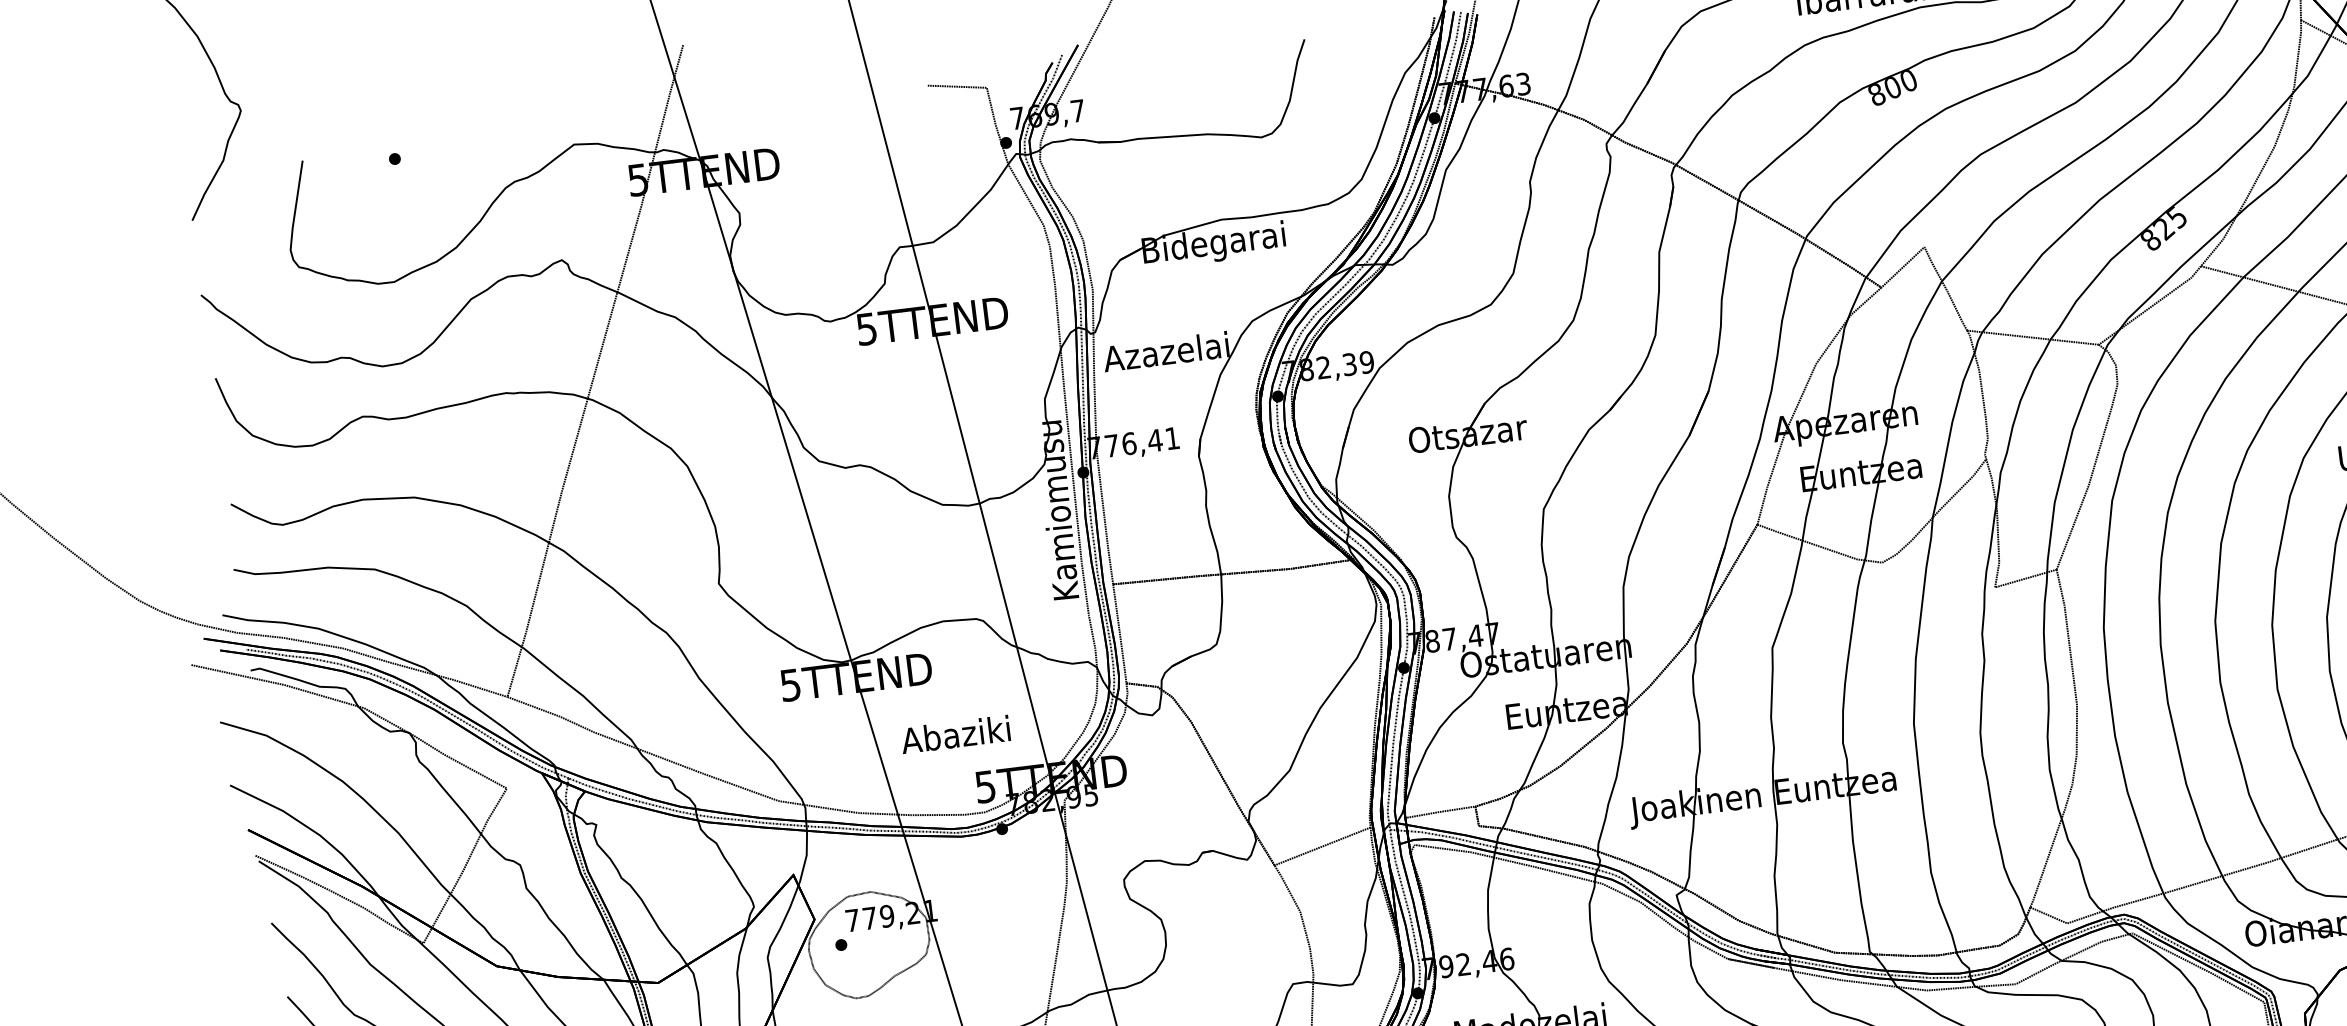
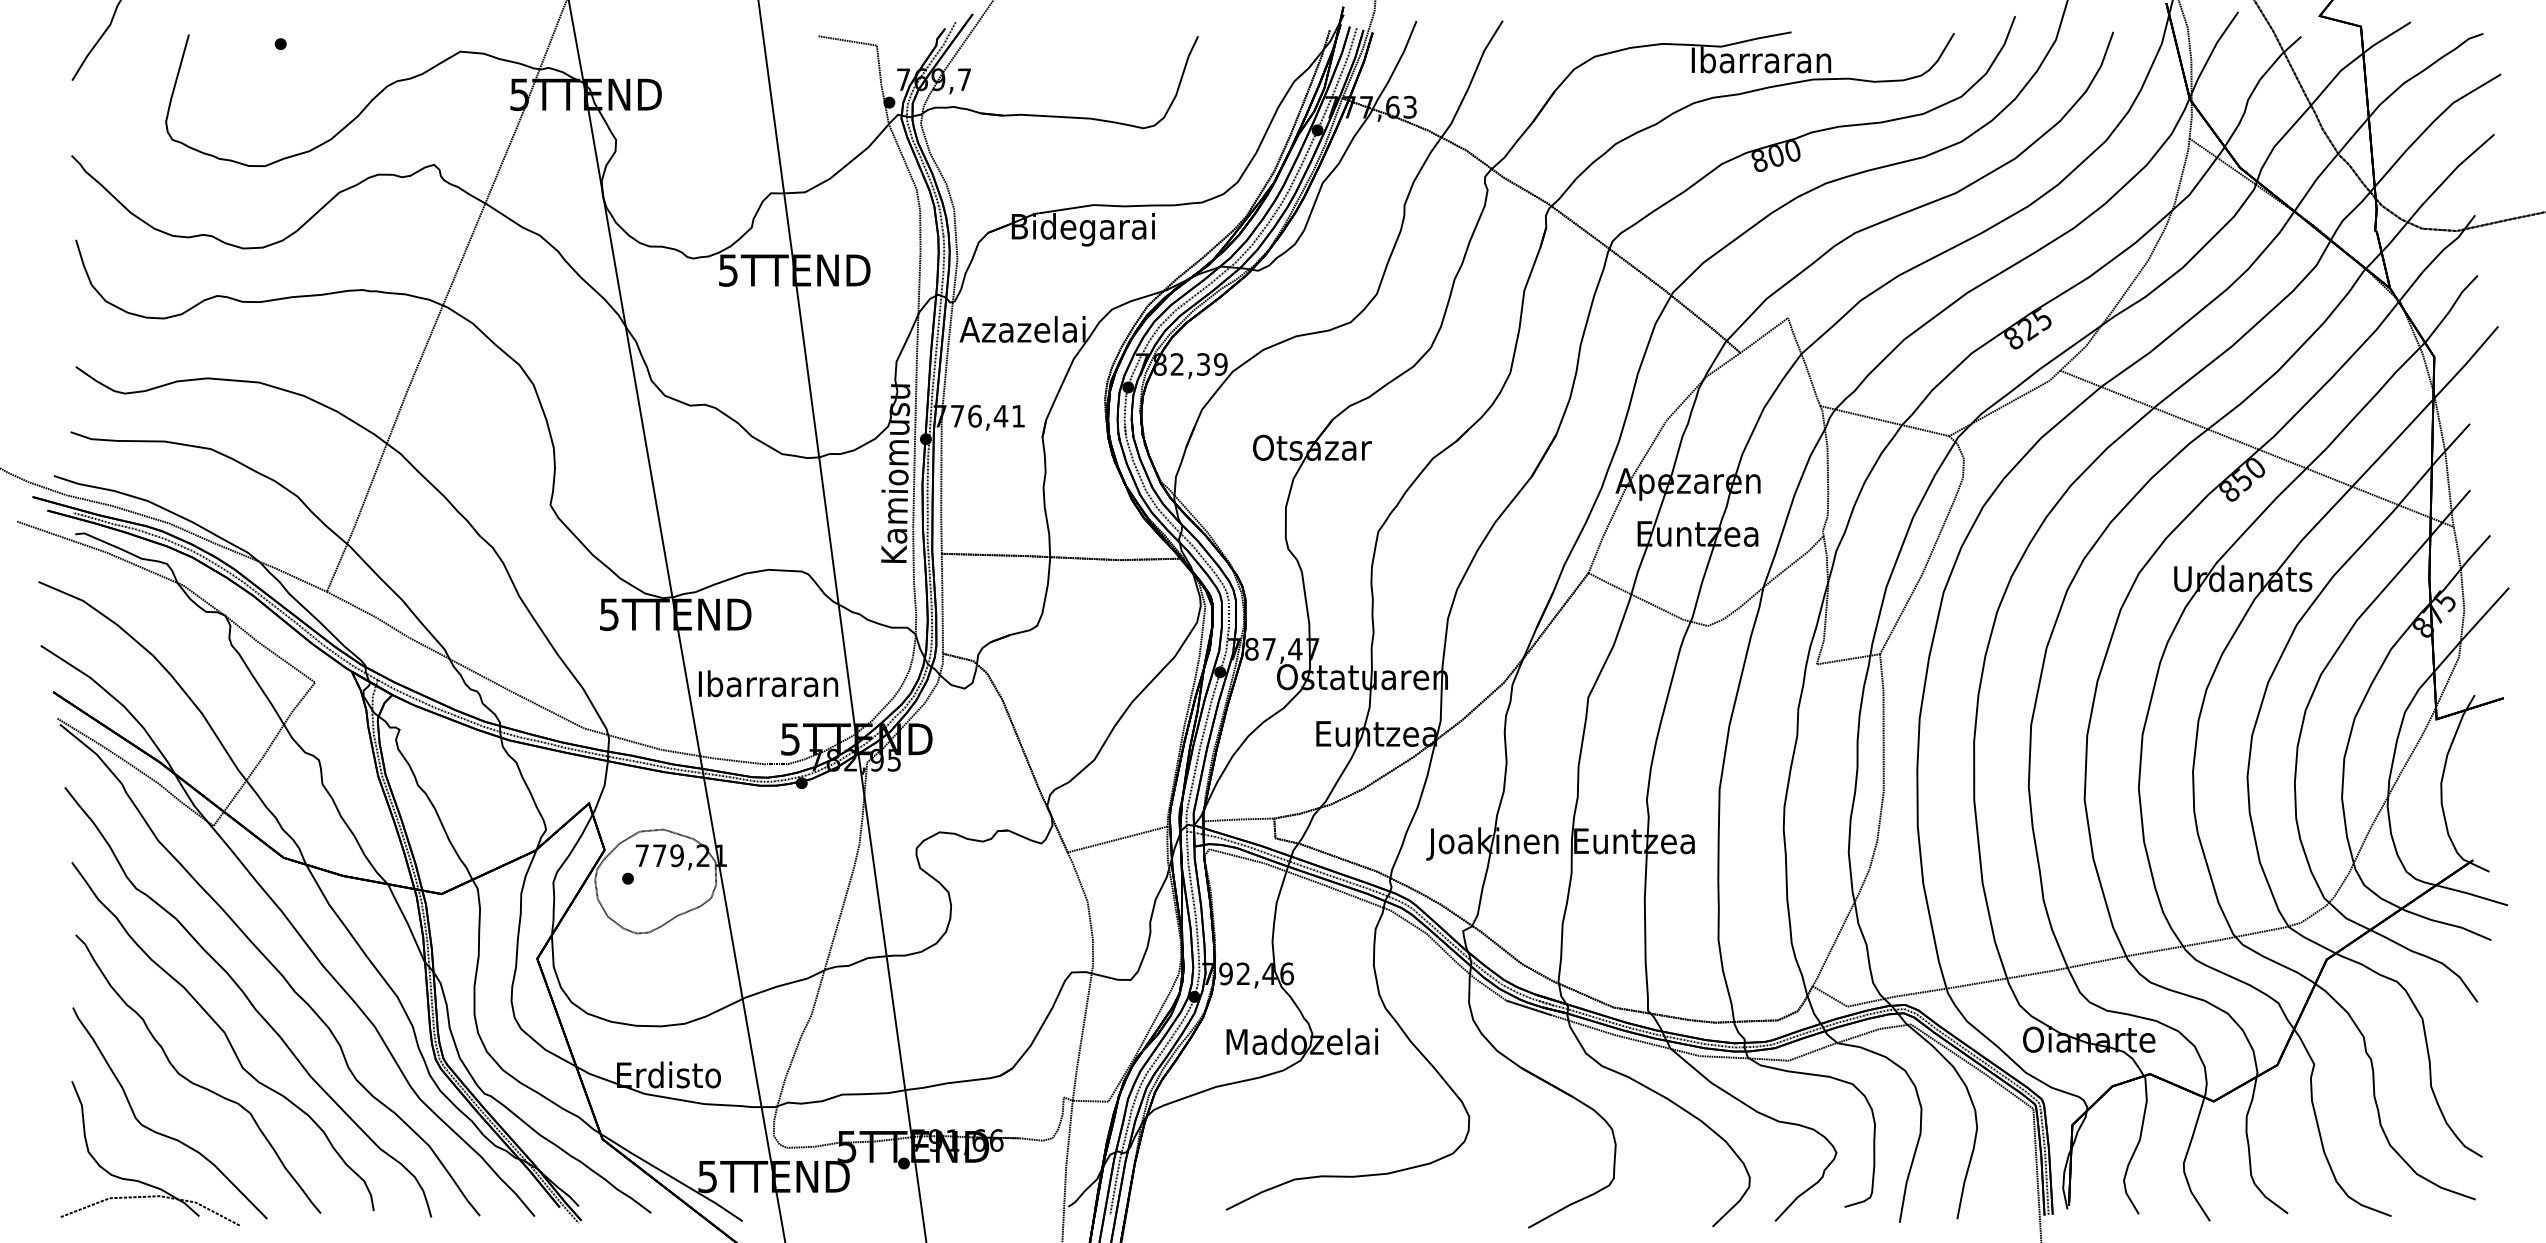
text: (956, 734) -> (768, 683), Abaziki -> Ibarraran

